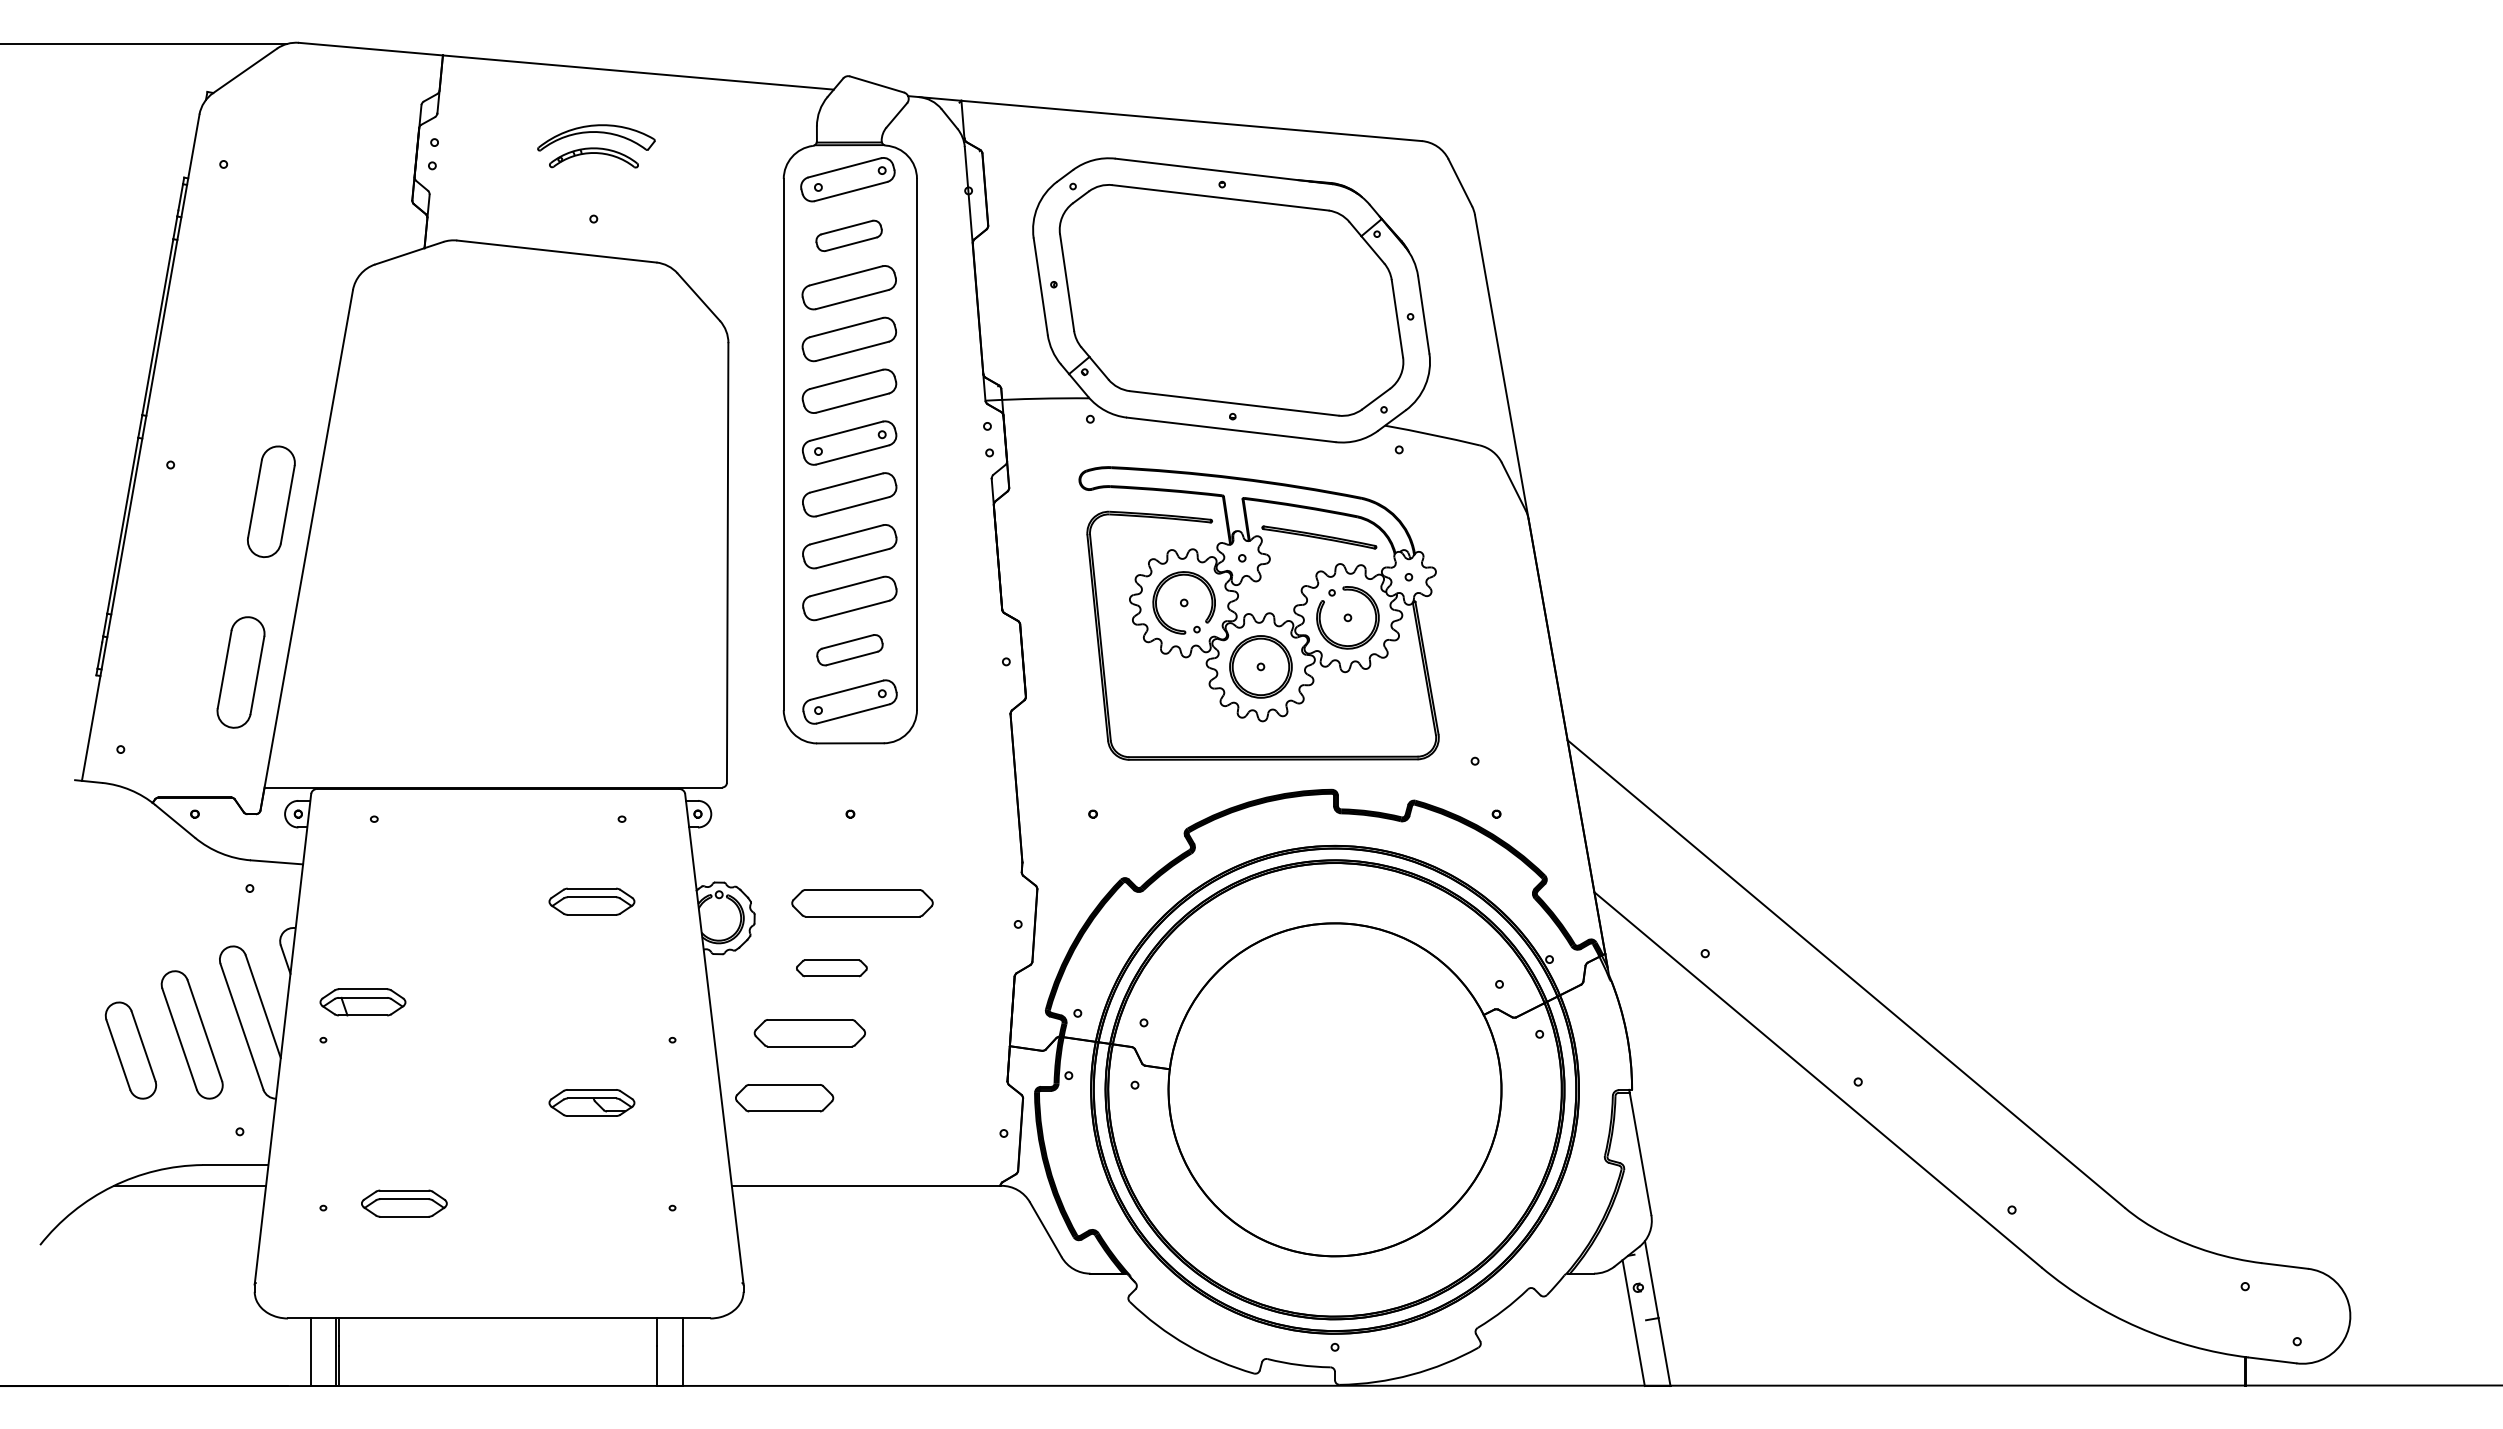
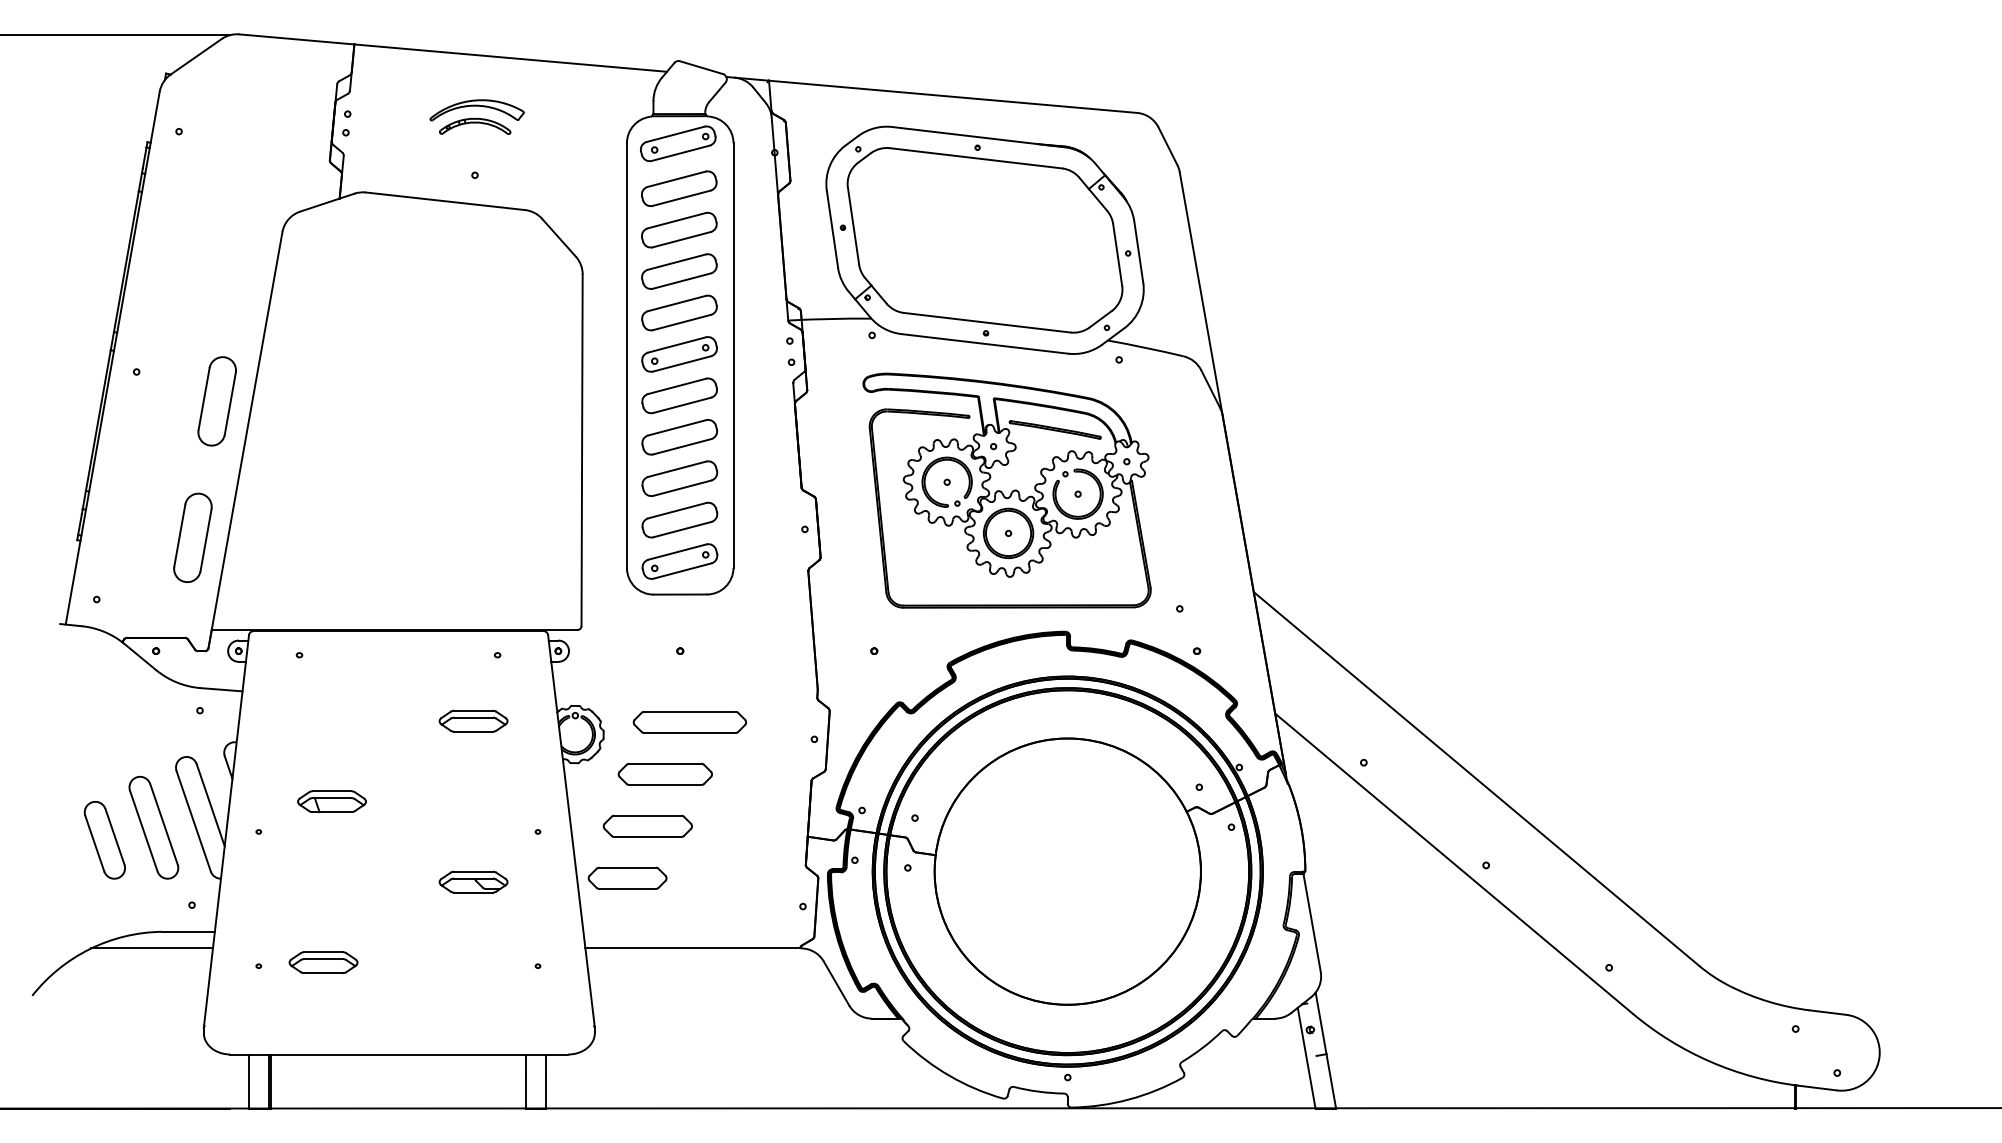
part: (848, 235) -> (678, 188), size x1.43
part: (849, 649) -> (679, 519), size x1.43
part: (831, 968) -> (665, 774), size x1.67
part: (362, 1002) -> (331, 801), moved

